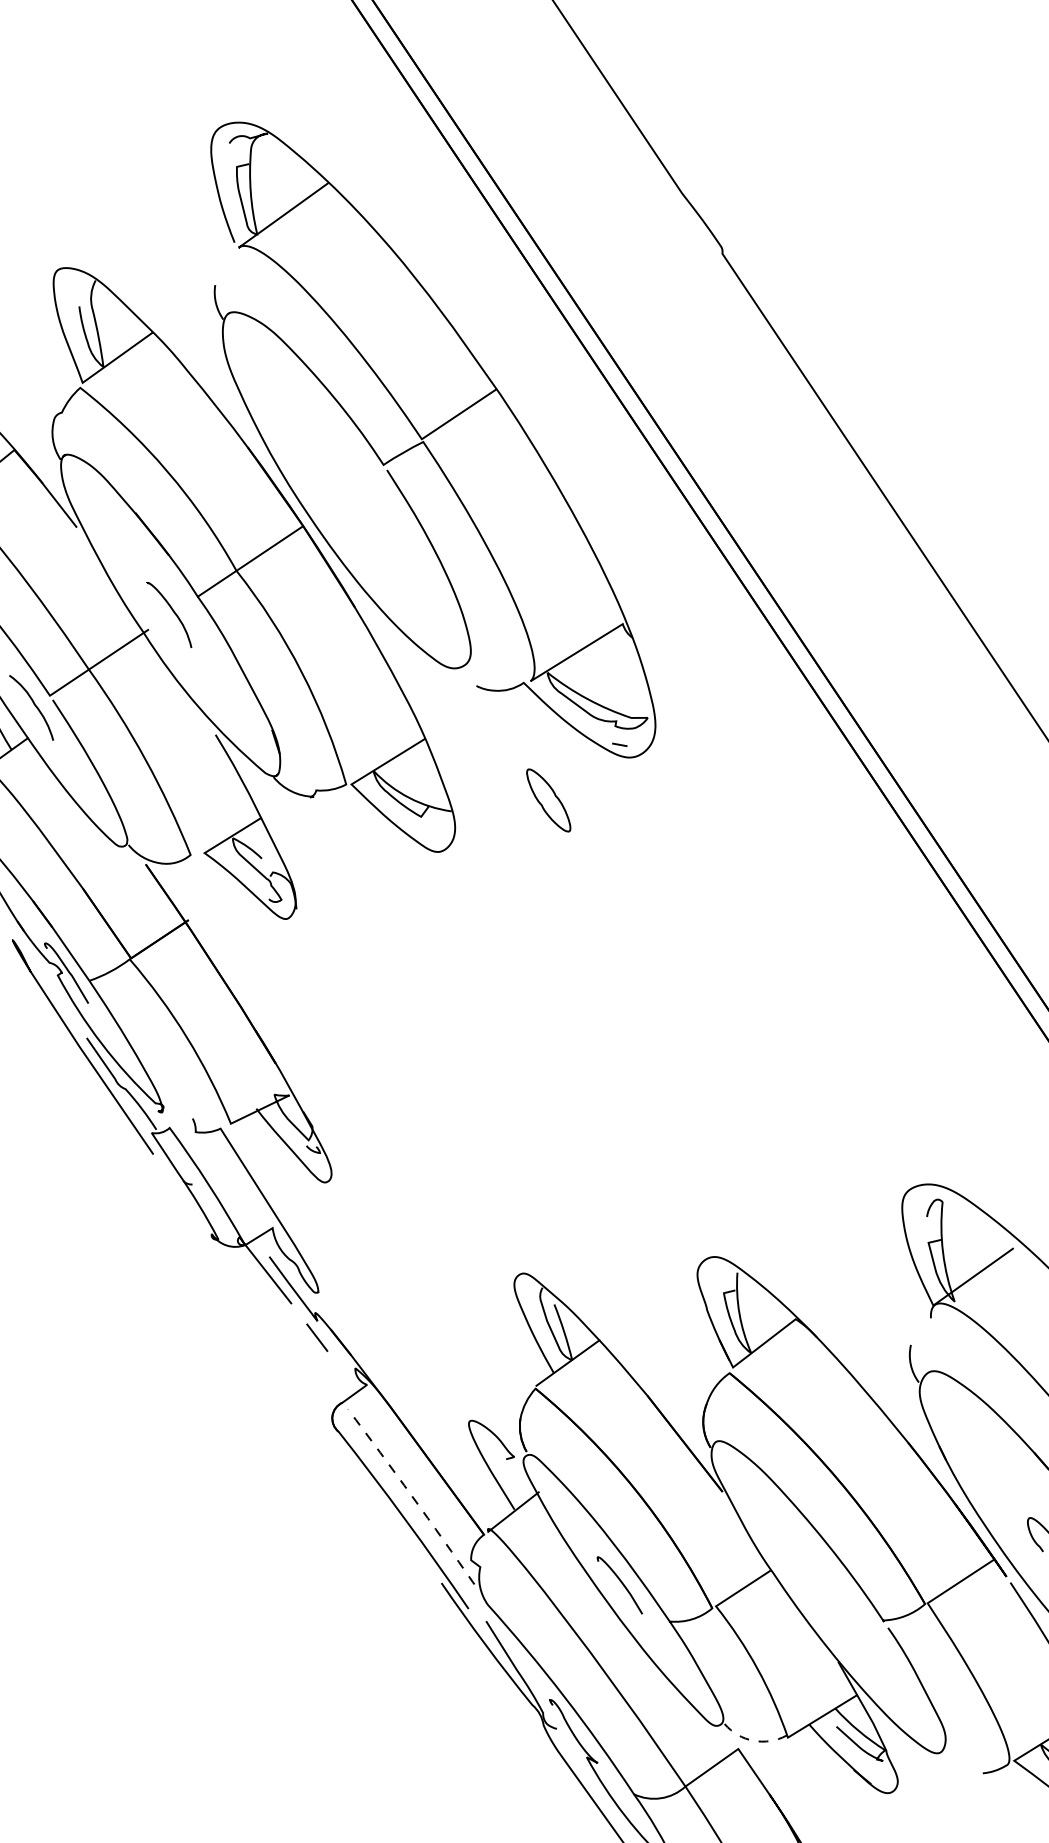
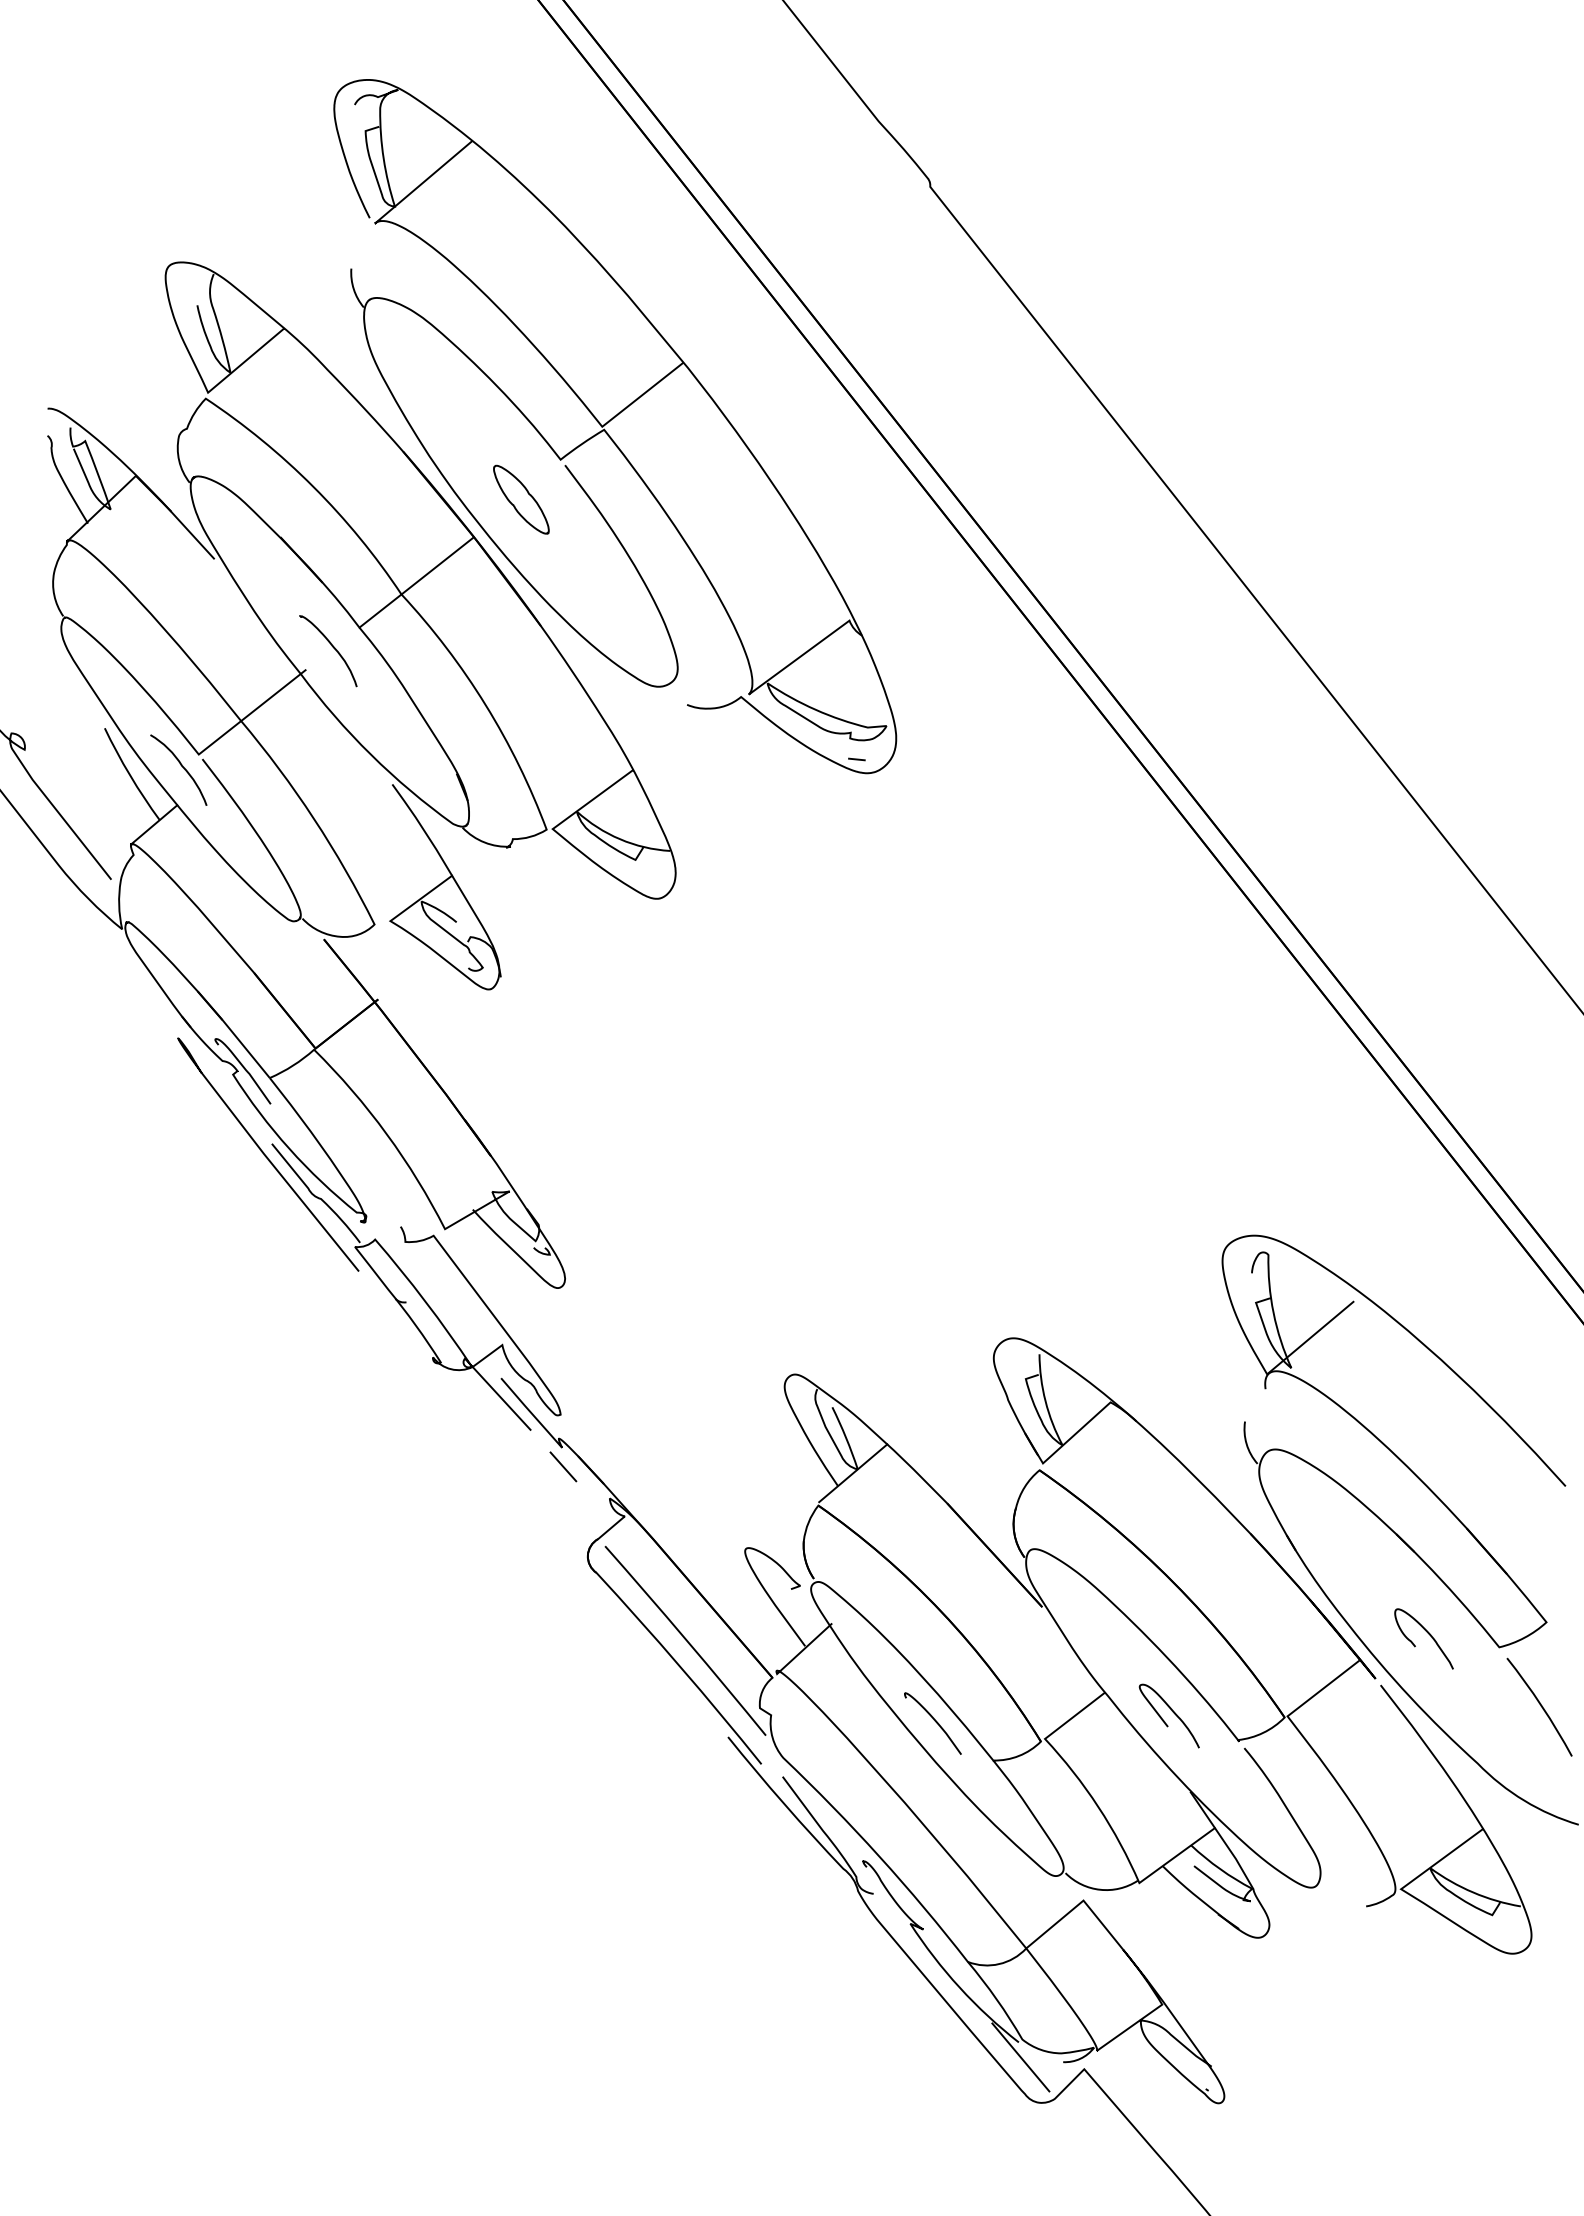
part: (548, 800) -> (521, 499), moved
arc: (412, 1496) -> (686, 1640), dashed -> solid
curve: (828, 1592) -> (1172, 1712), added
arc: (753, 1740) -> (1100, 1889), dashed -> solid

